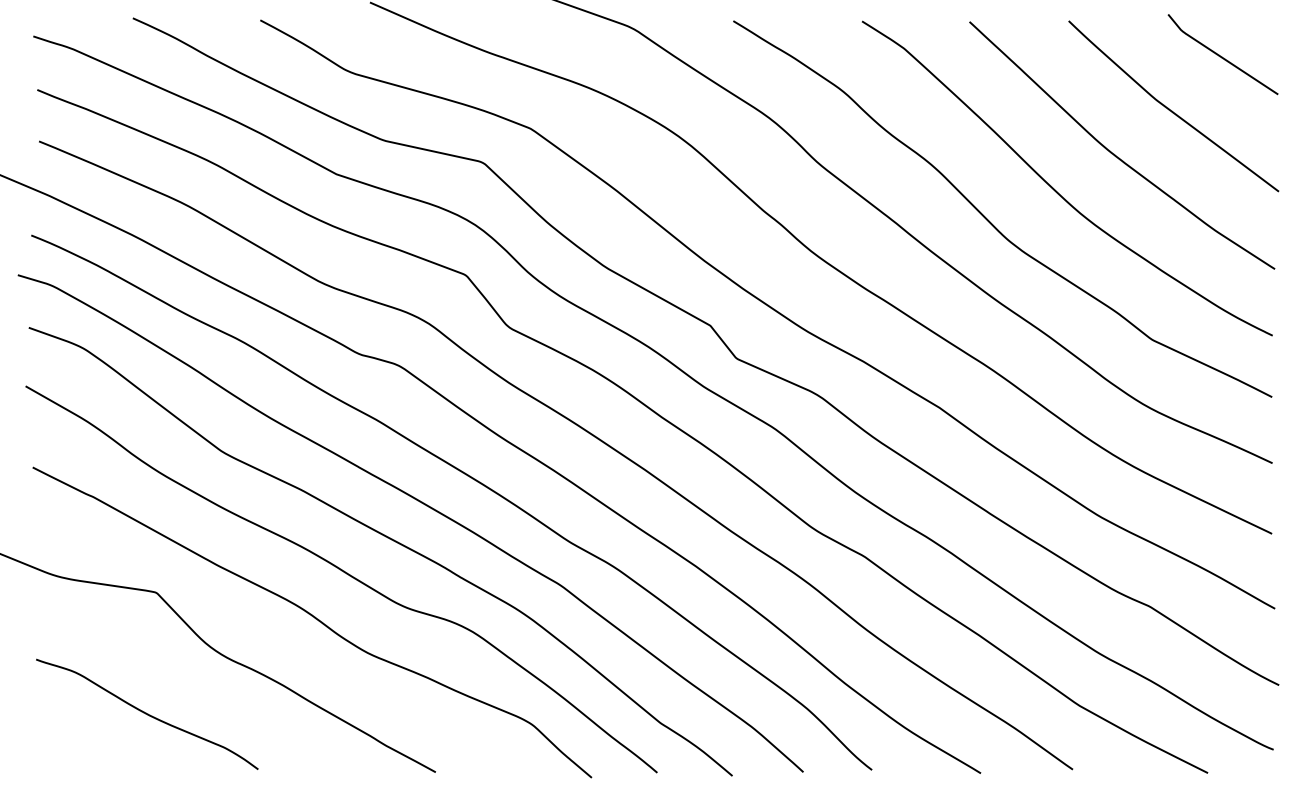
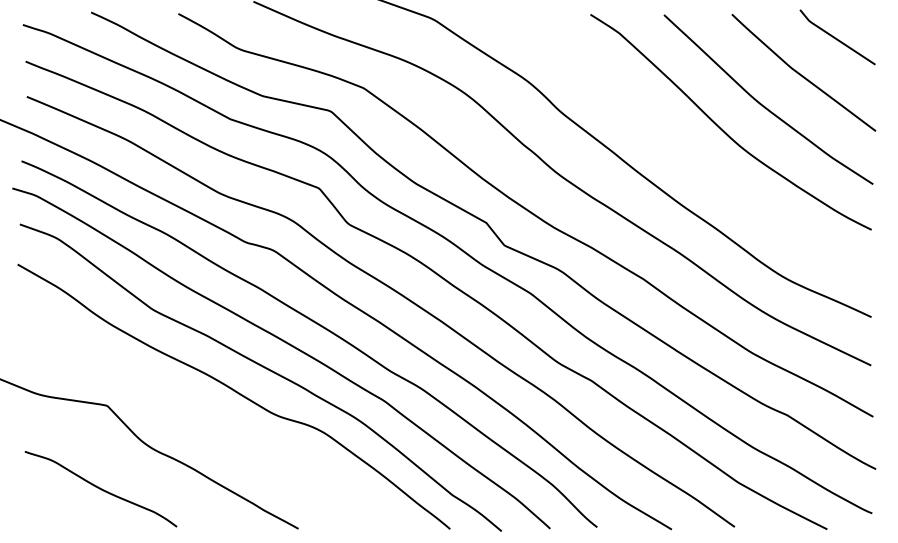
curve: (989, 219) -> (677, 150), removed
curve: (313, 618) -> (214, 423), removed

